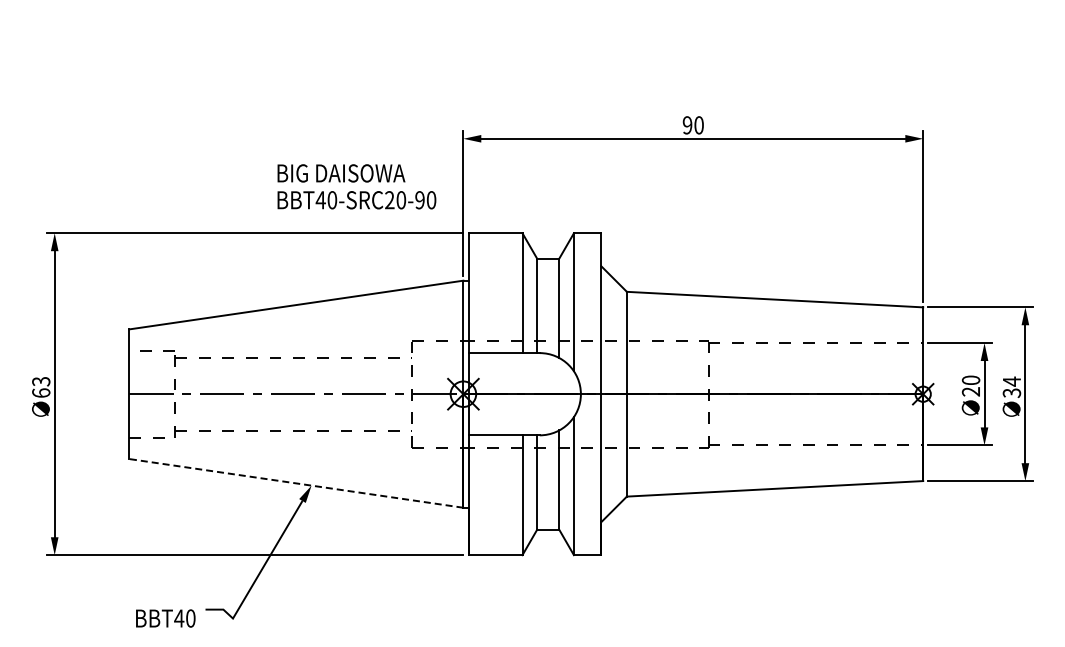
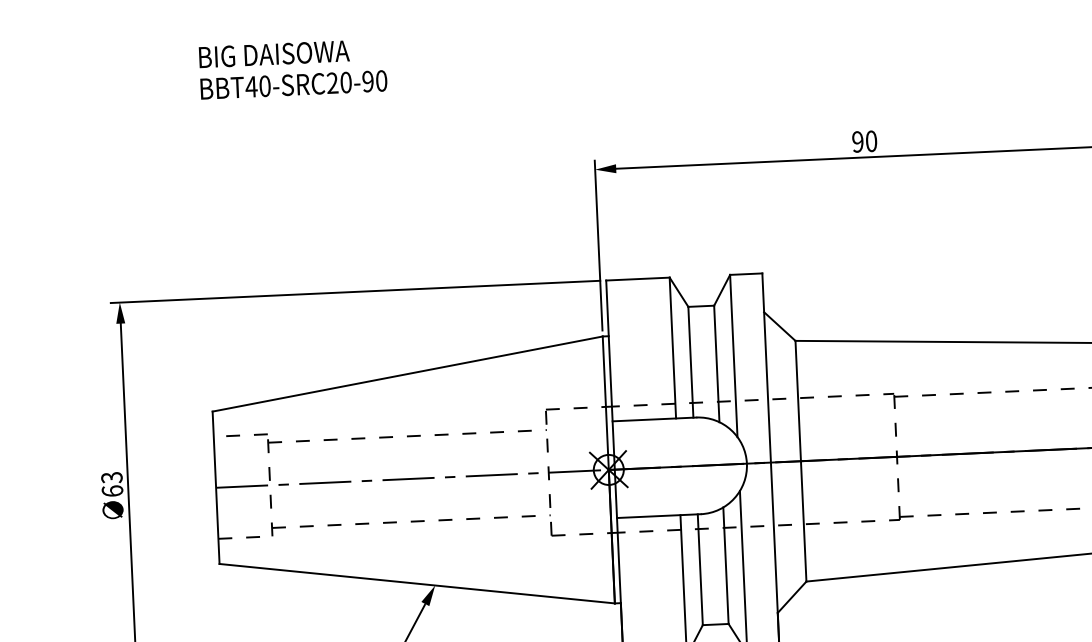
text: (356, 186) -> (292, 68), moved
line: (296, 483) -> (417, 583), dashed -> solid

